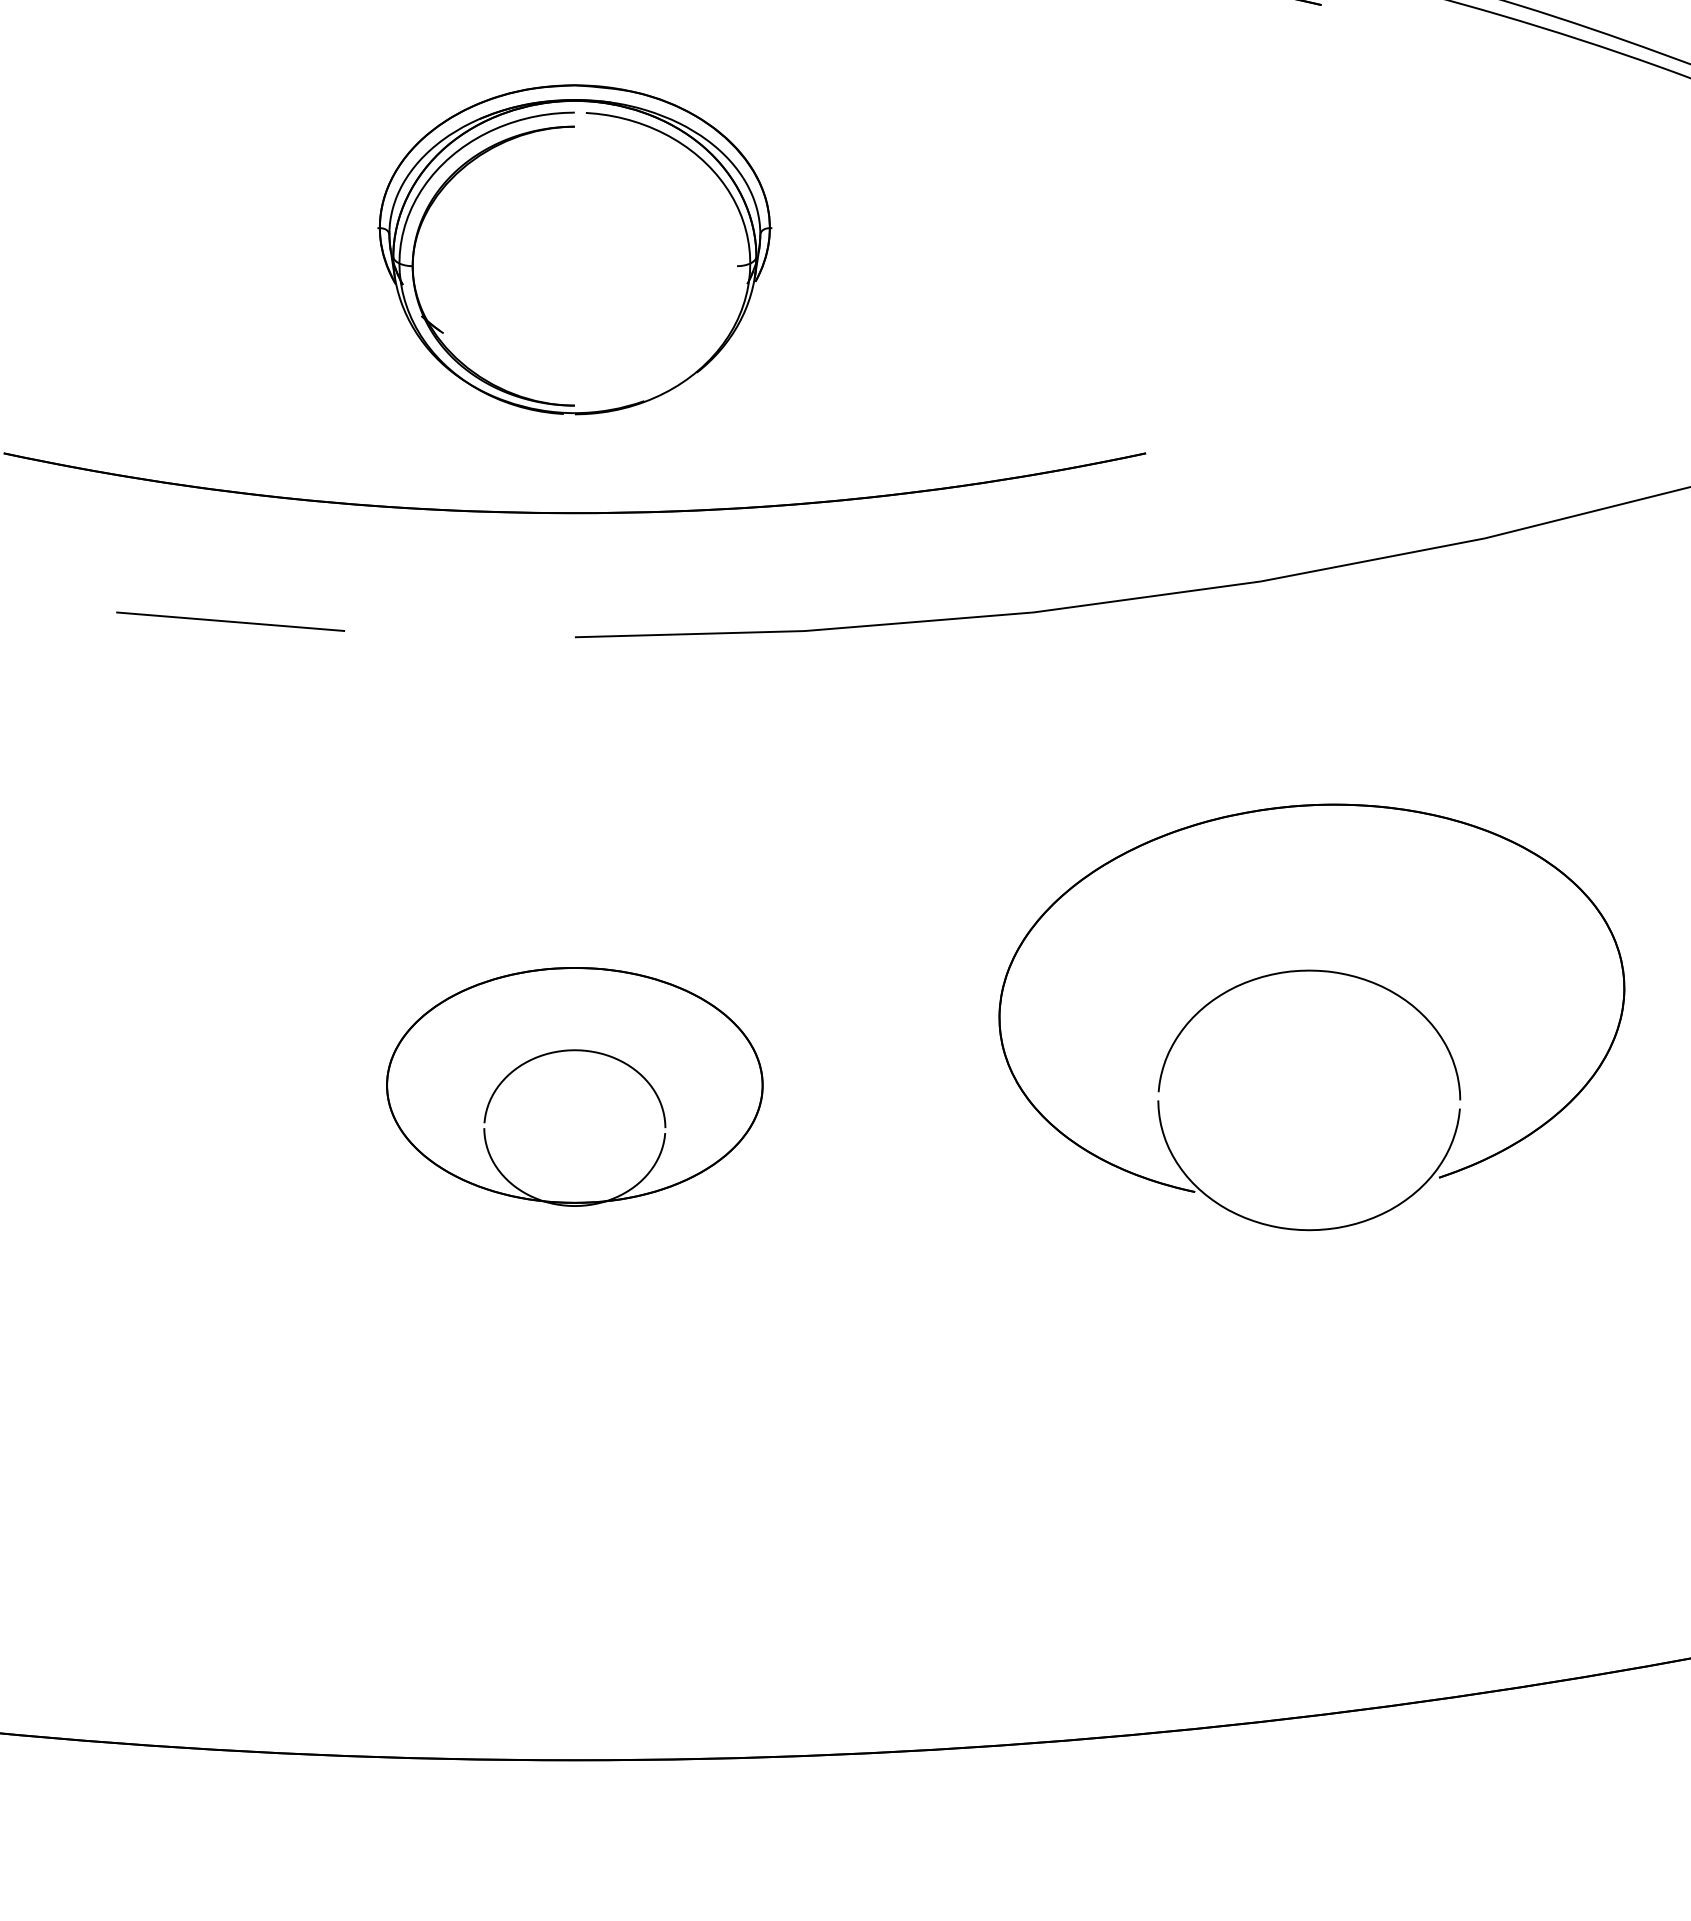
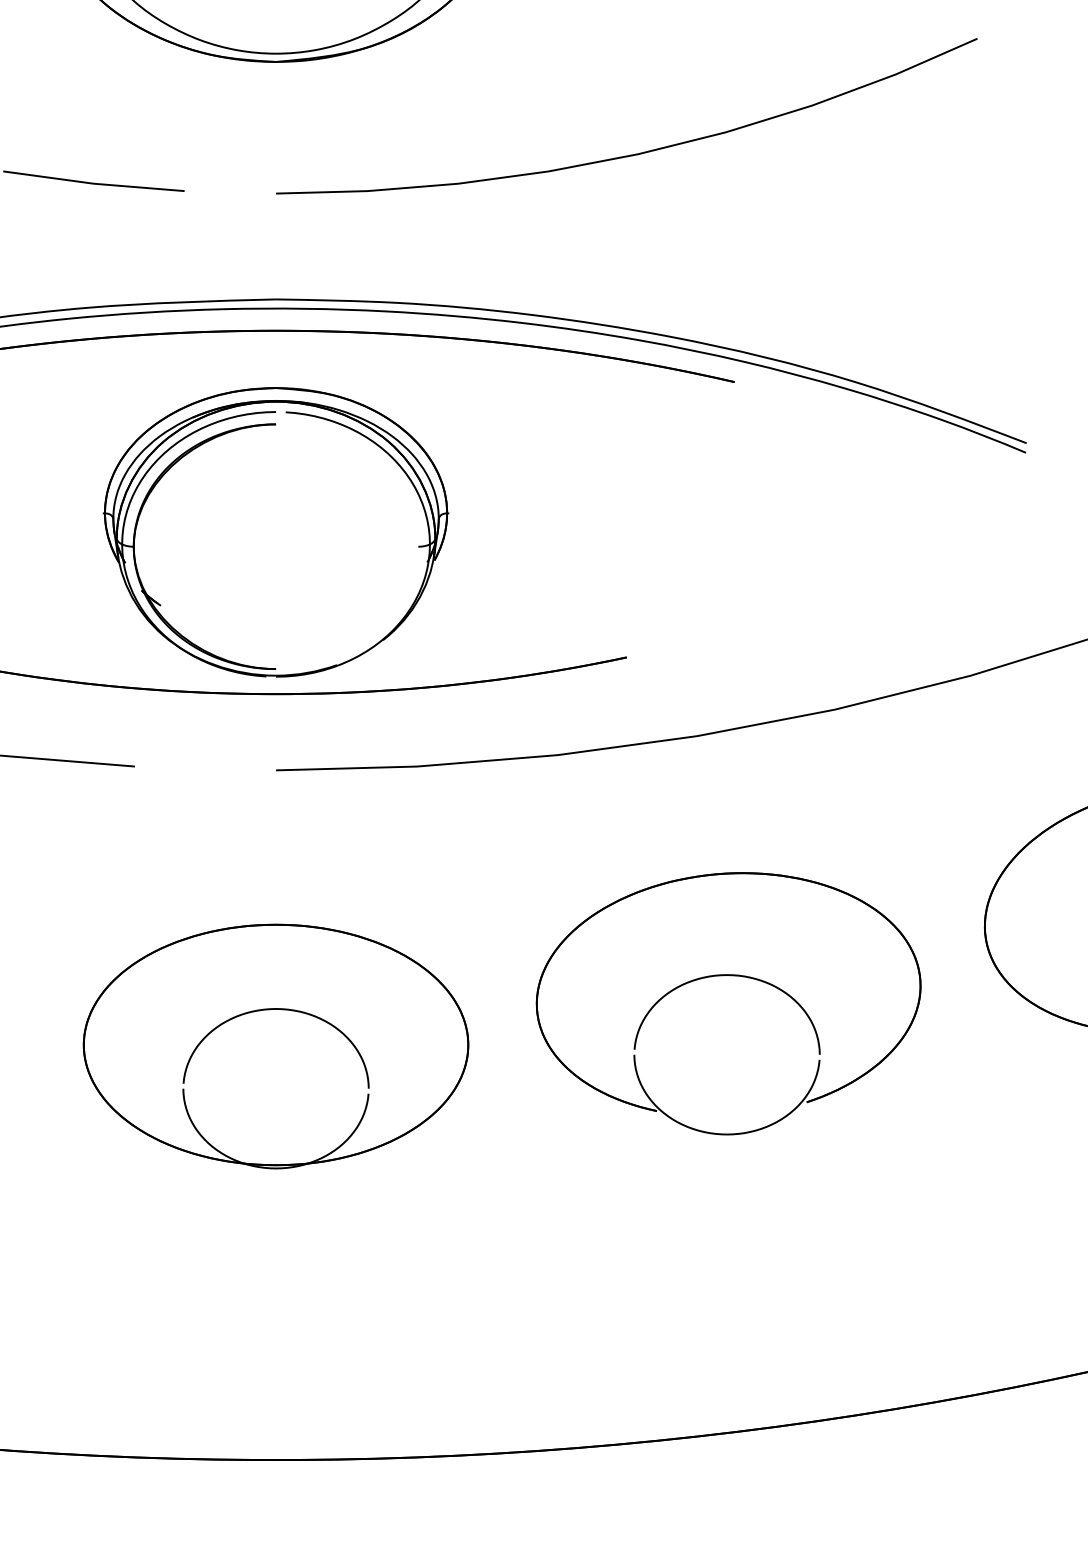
part: (573, 249) -> (275, 532), size x1.43
part: (573, 1086) -> (275, 1046), size x1.67

